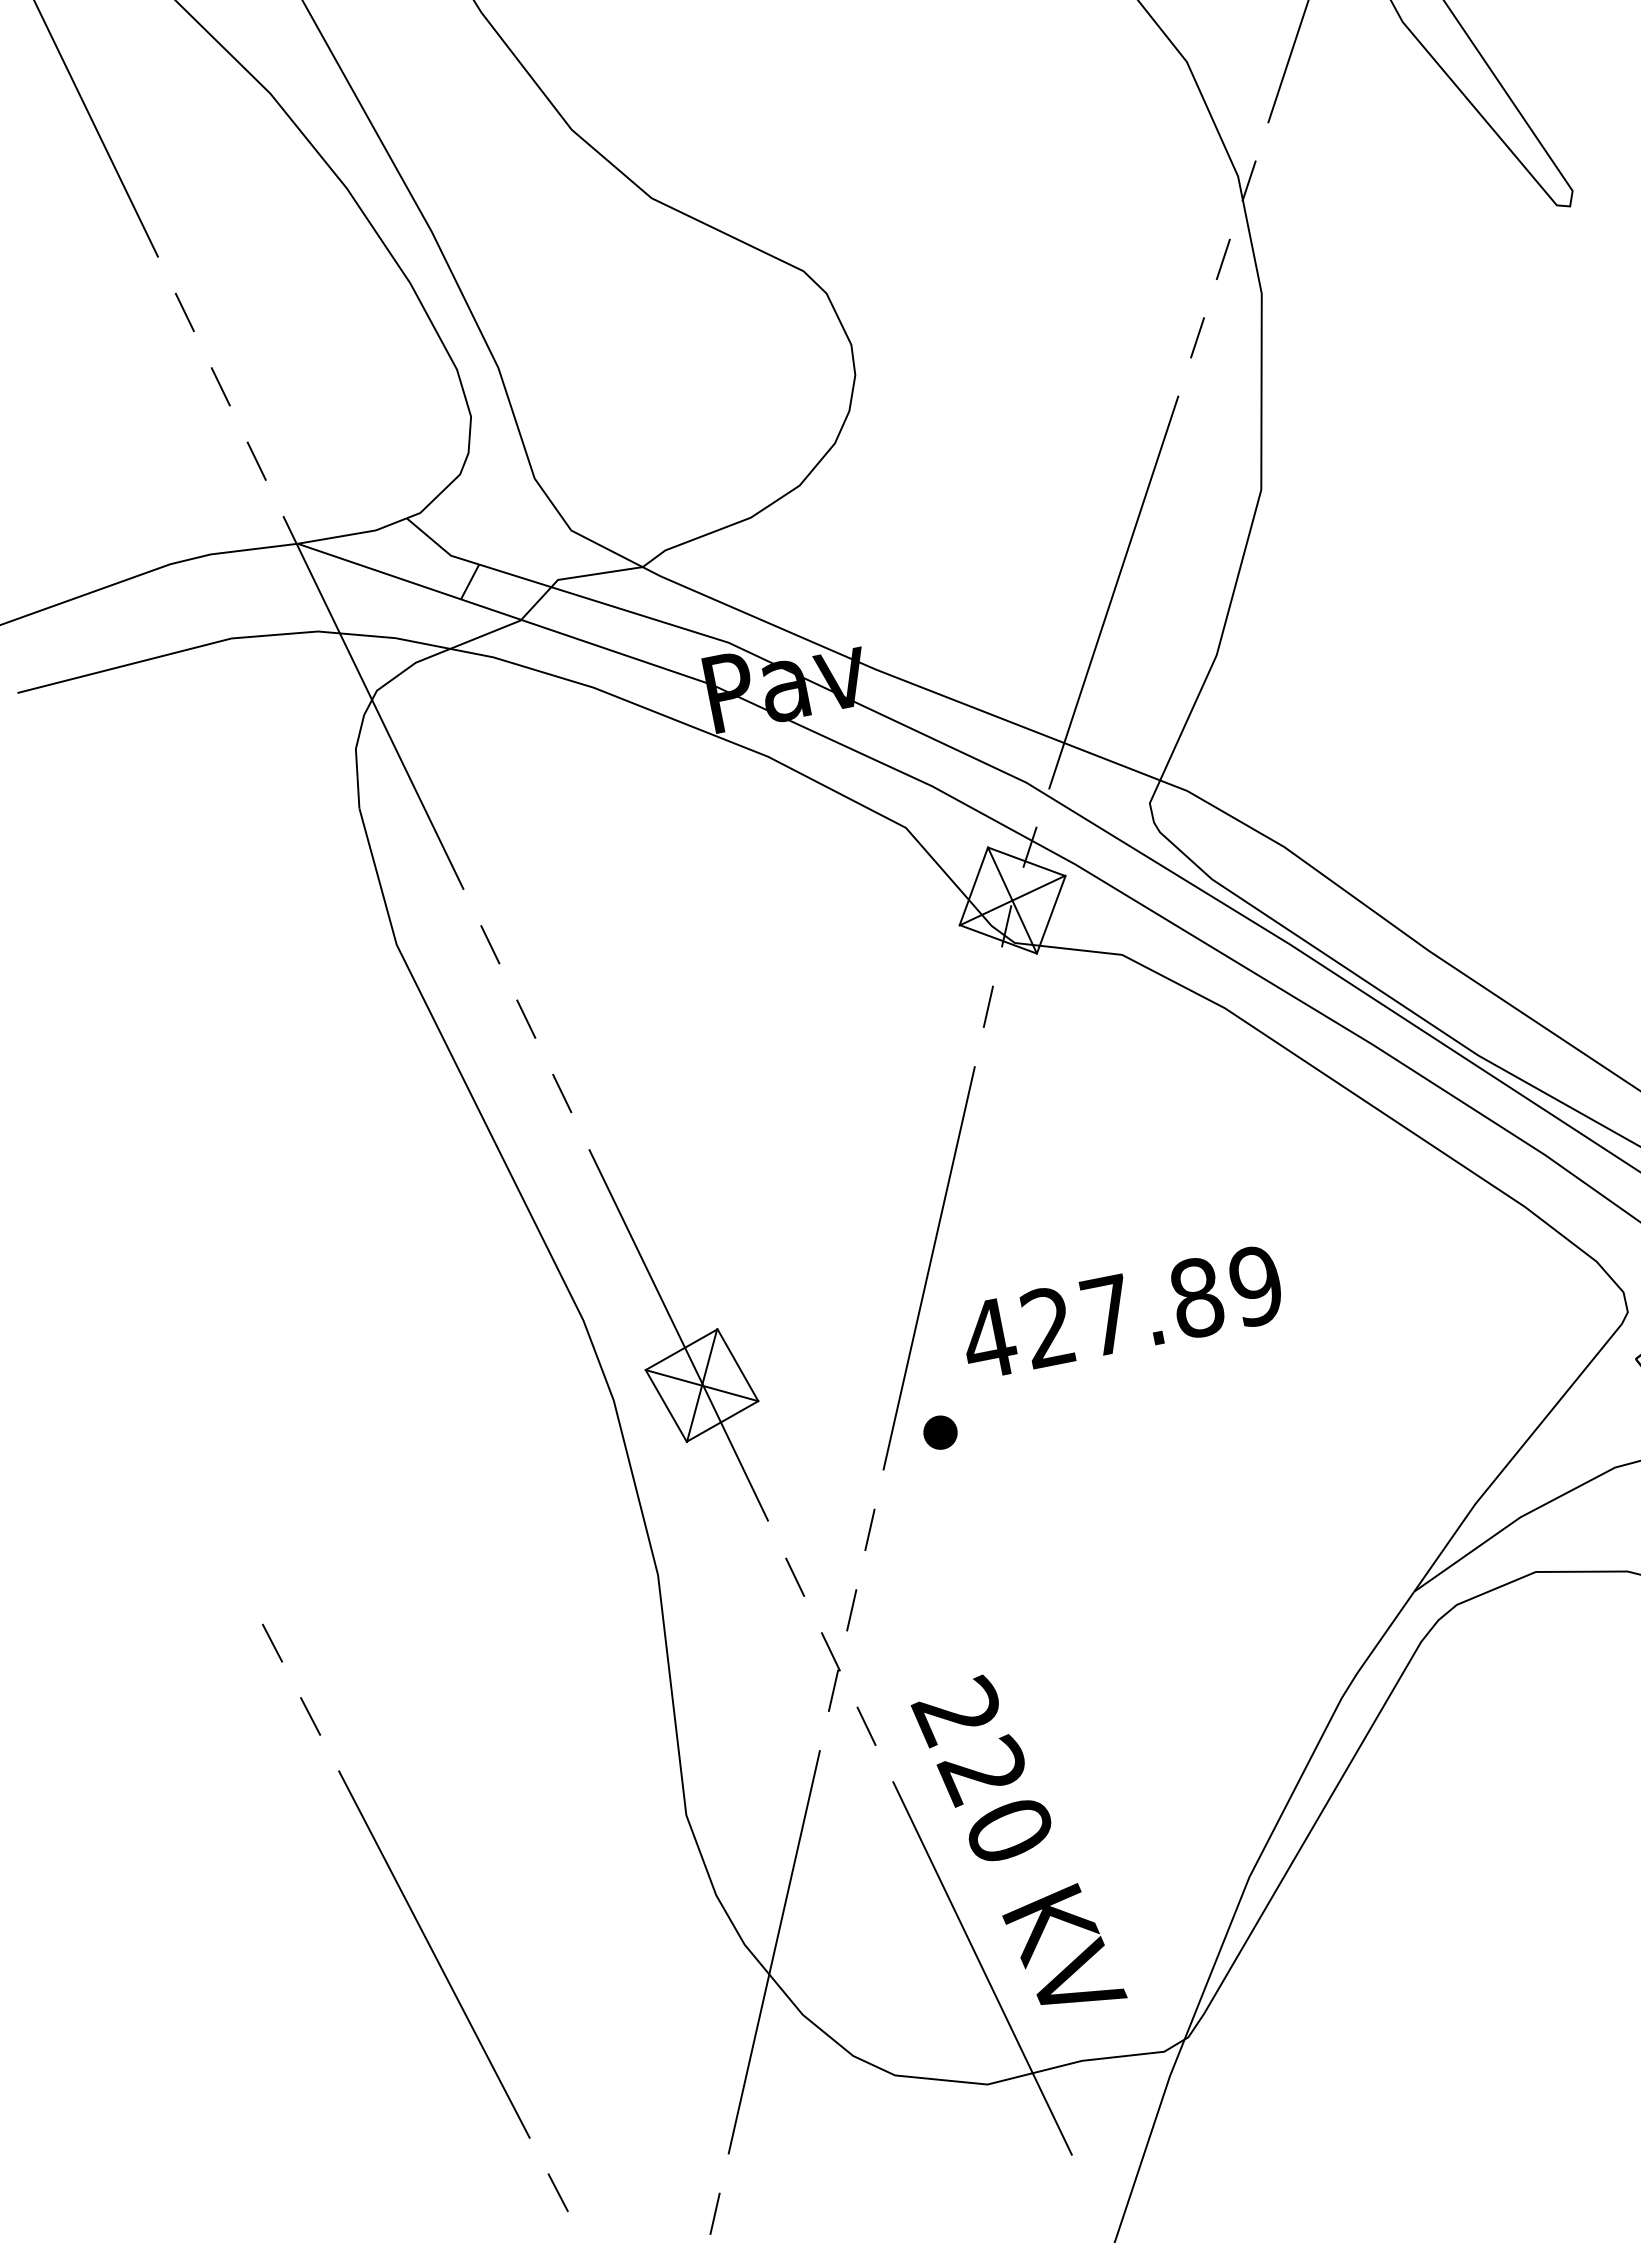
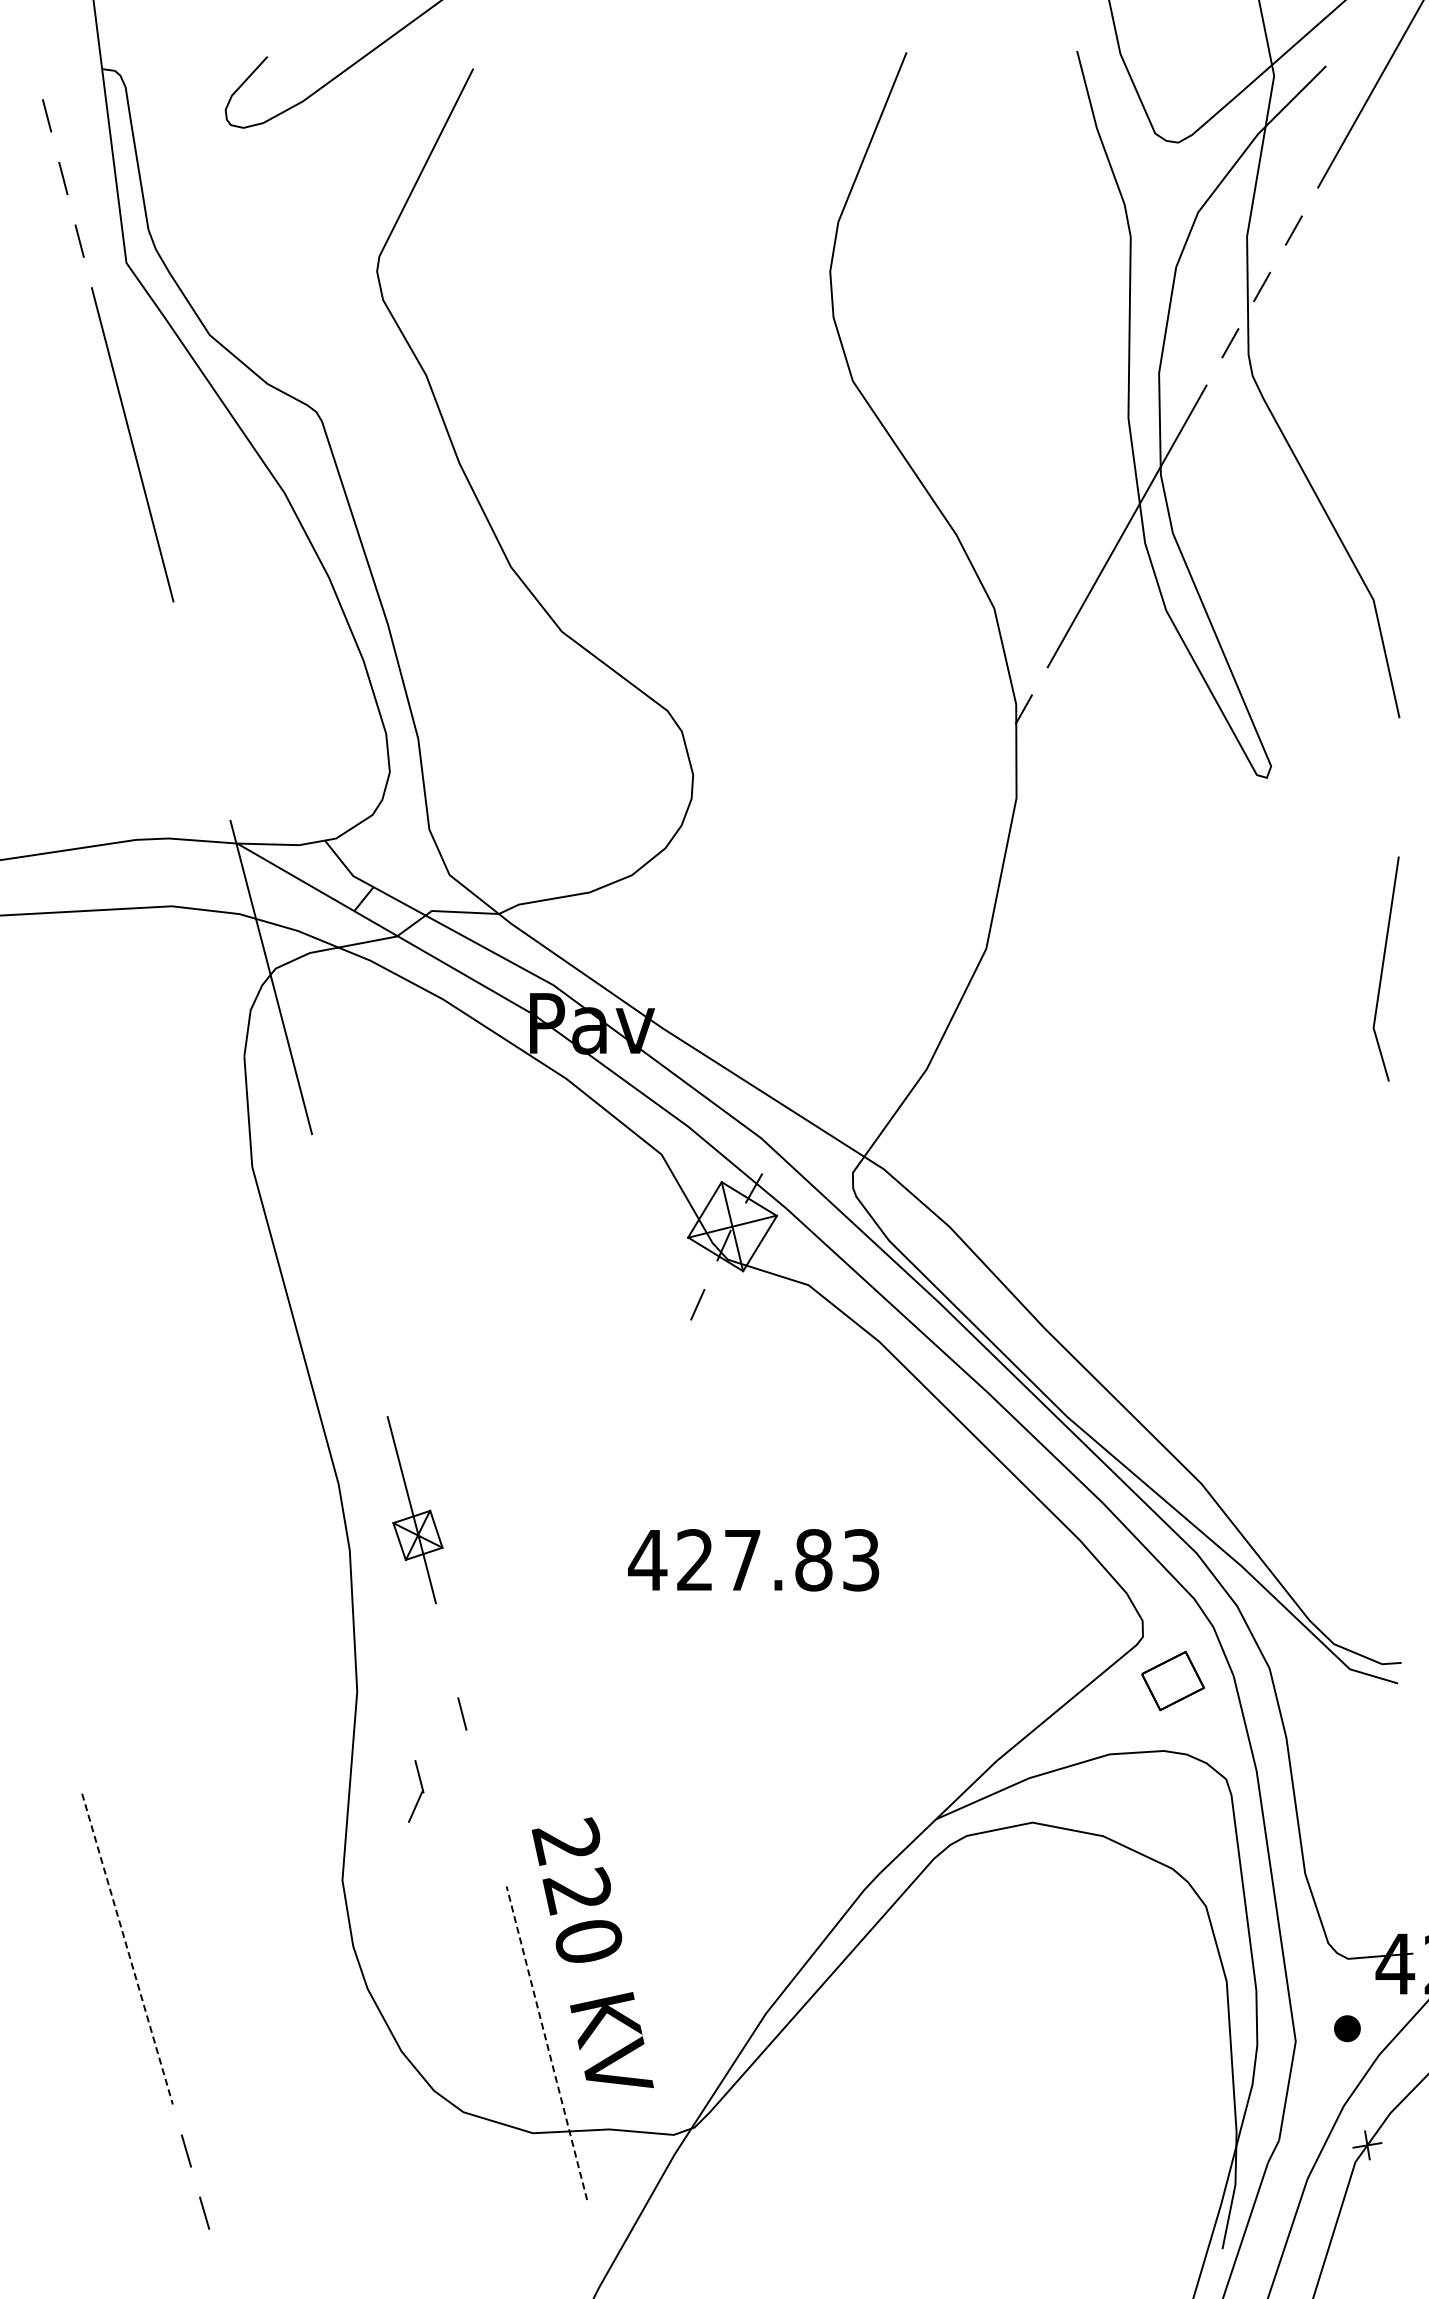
line: (1223, 258) -> (992, 765), removed
line: (184, 312) -> (185, 648), removed
line: (1197, 338) -> (960, 822), removed
line: (220, 386) -> (201, 710), removed
line: (256, 460) -> (218, 773), removed
line: (1112, 593) -> (856, 1005), removed
line: (490, 943) -> (324, 1180), removed
line: (526, 1018) -> (340, 1243), removed
line: (561, 1093) -> (356, 1306), removed
line: (929, 1267) -> (612, 1496), removed
text: (1255, 1286) -> (860, 1560), 427.89 -> 427.83
part: (684, 1333) -> (414, 1509), size x0.6
part: (939, 1432) -> (595, 1624), removed
line: (869, 1529) -> (526, 1688), removed
line: (851, 1609) -> (500, 1747), removed
line: (271, 1642) -> (49, 1684), removed
part: (830, 1671) -> (416, 1791), moved
line: (310, 1715) -> (68, 1746), removed
line: (866, 1726) -> (494, 1839), removed
line: (773, 1951) -> (388, 1998), removed
line: (434, 1955) -> (127, 1949), solid -> dashed
line: (982, 1968) -> (546, 2043), solid -> dashed
line: (714, 2213) -> (303, 2190), removed

